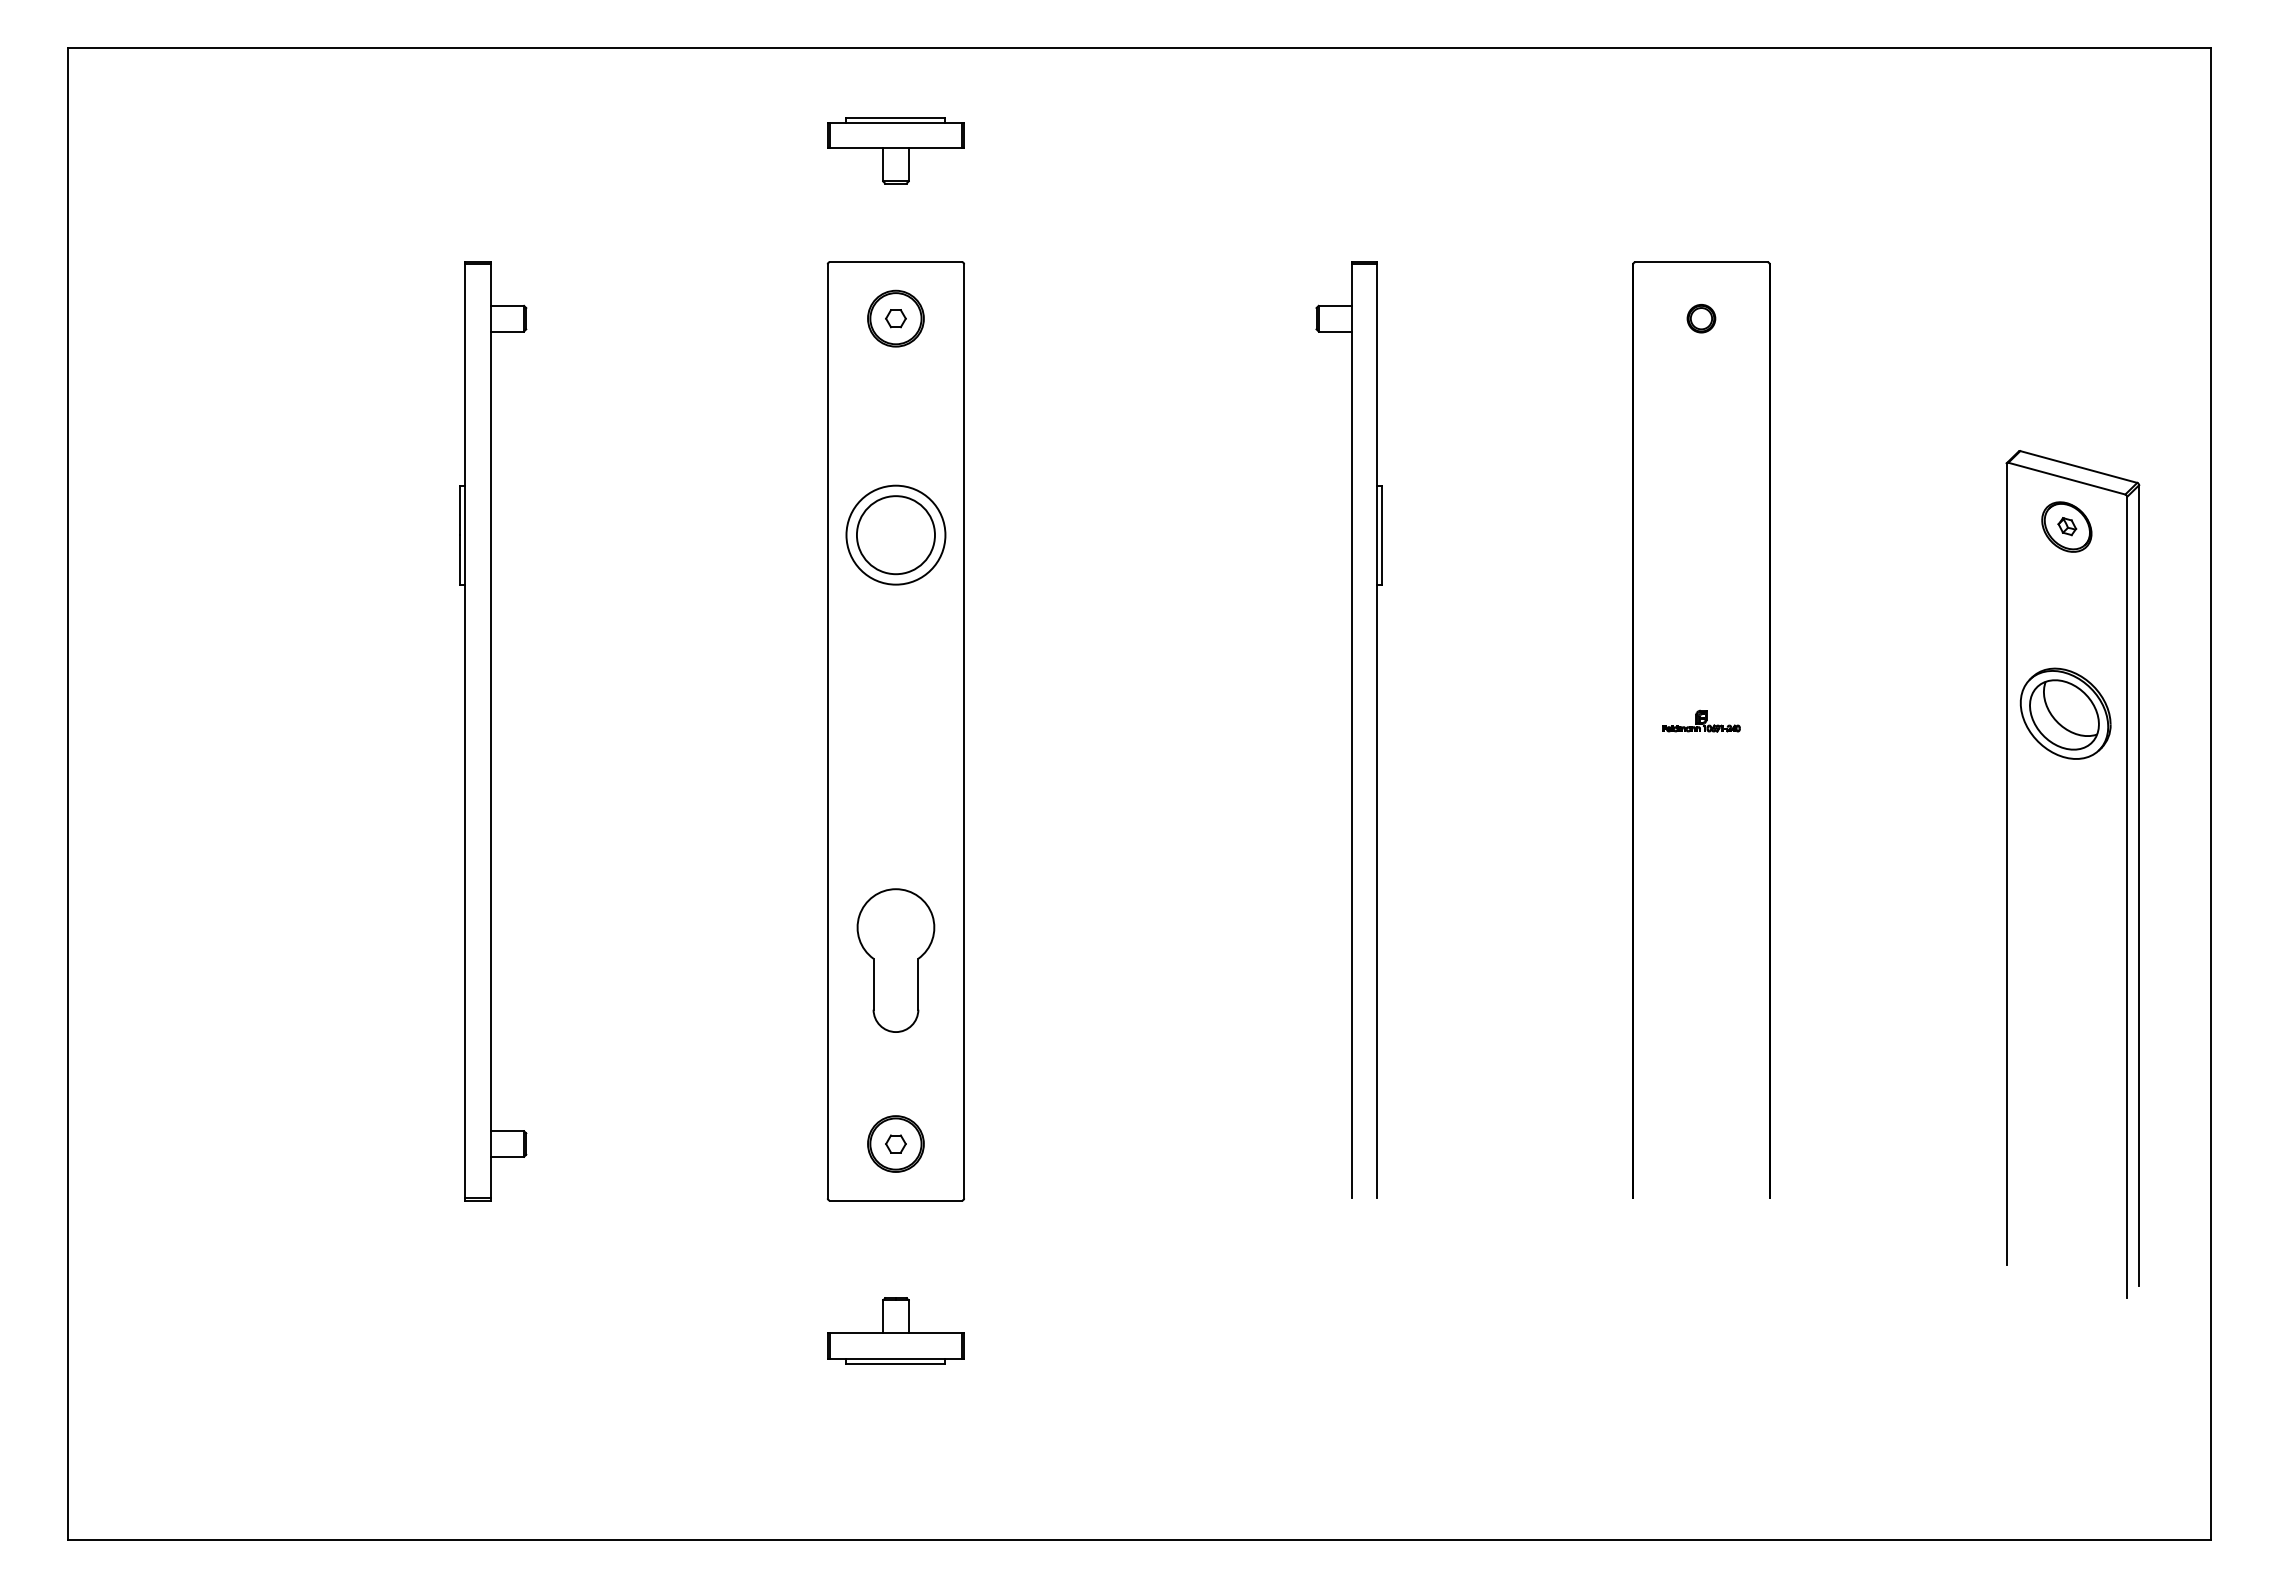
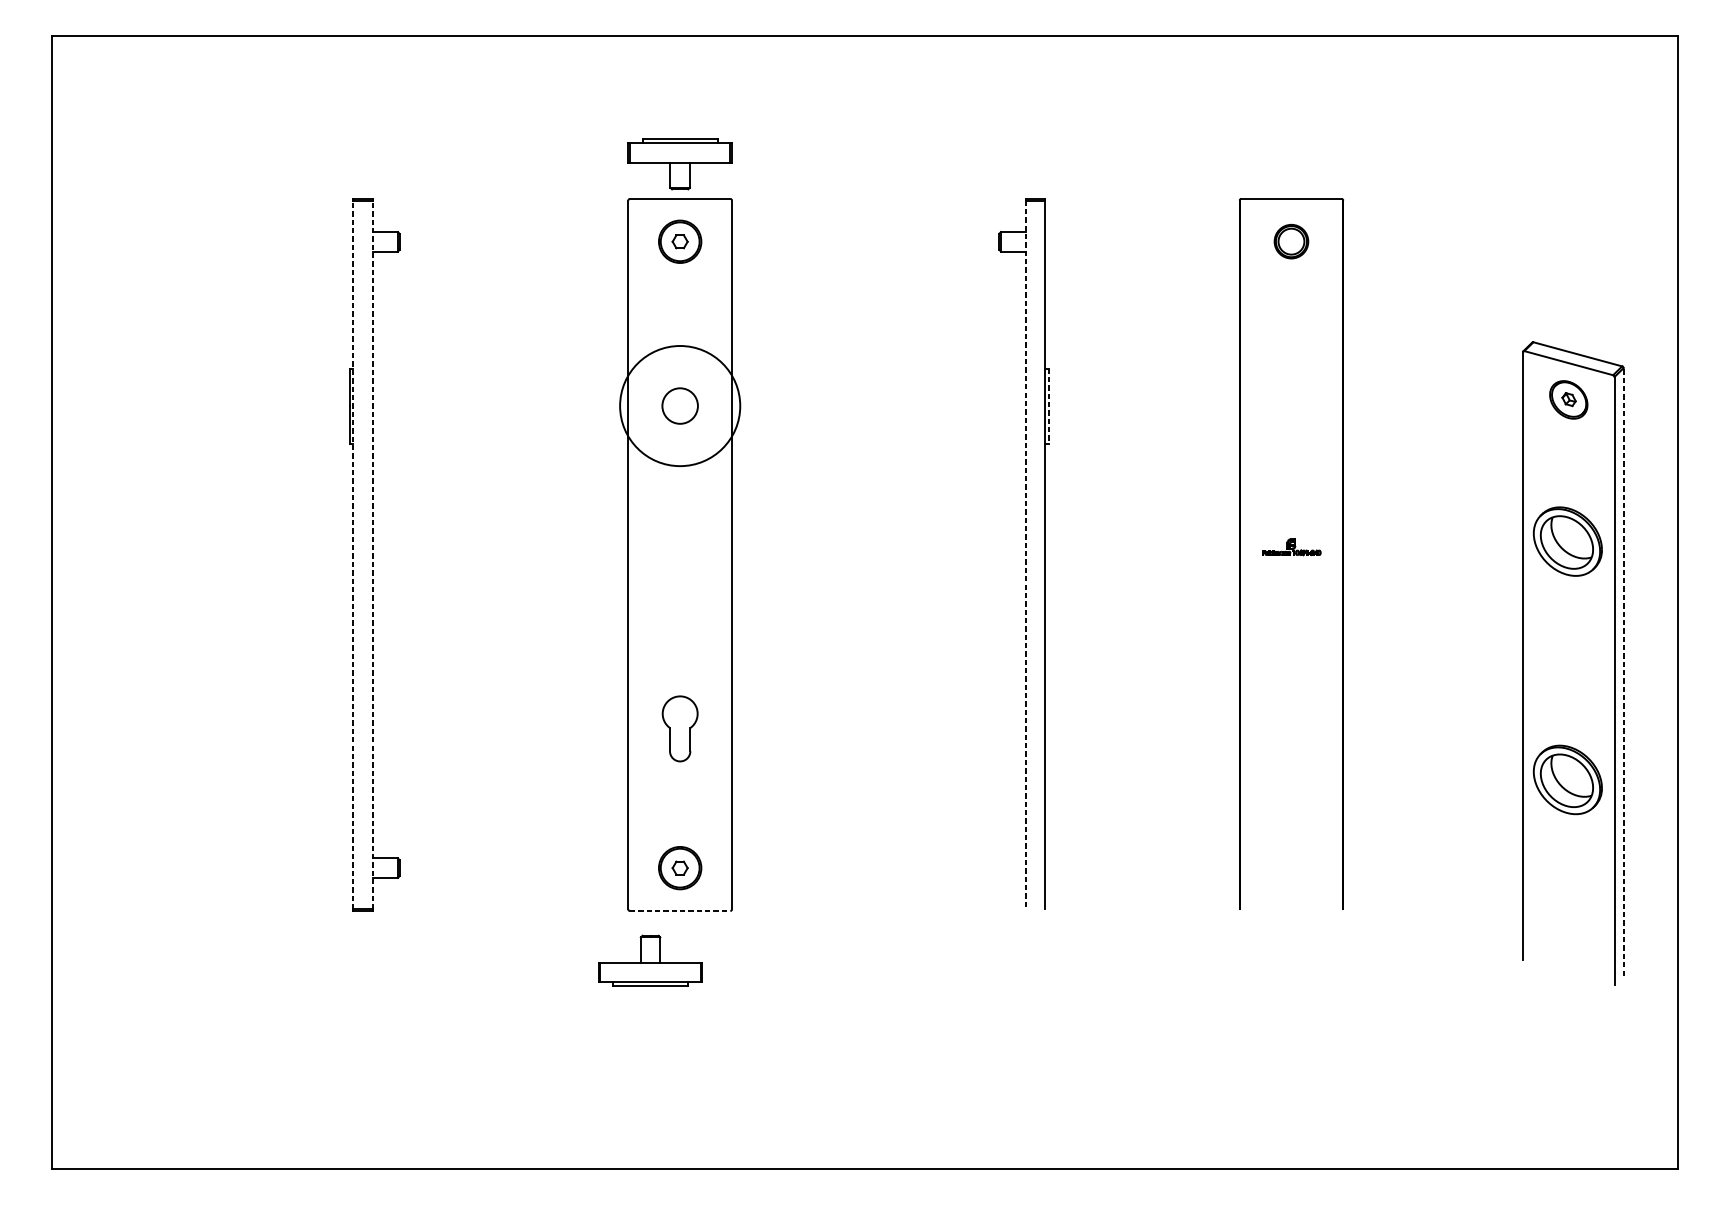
part: (895, 150) -> (679, 164), moved
part: (1701, 318) -> (1291, 241), size x1.6
circle: (895, 534) -> (679, 405), size x1.6
circle: (895, 535) -> (679, 406), size x0.6
line: (1382, 535) -> (1049, 406), solid -> dashed
line: (465, 730) -> (353, 554), solid -> dashed
line: (491, 730) -> (373, 554), solid -> dashed
line: (1351, 731) -> (1025, 555), solid -> dashed
line: (2139, 885) -> (1623, 671), solid -> dashed
part: (895, 960) -> (679, 728), size x0.6
part: (2065, 1027) -> (1567, 779), added
line: (896, 1200) -> (680, 910), solid -> dashed
part: (895, 1330) -> (650, 960), moved

